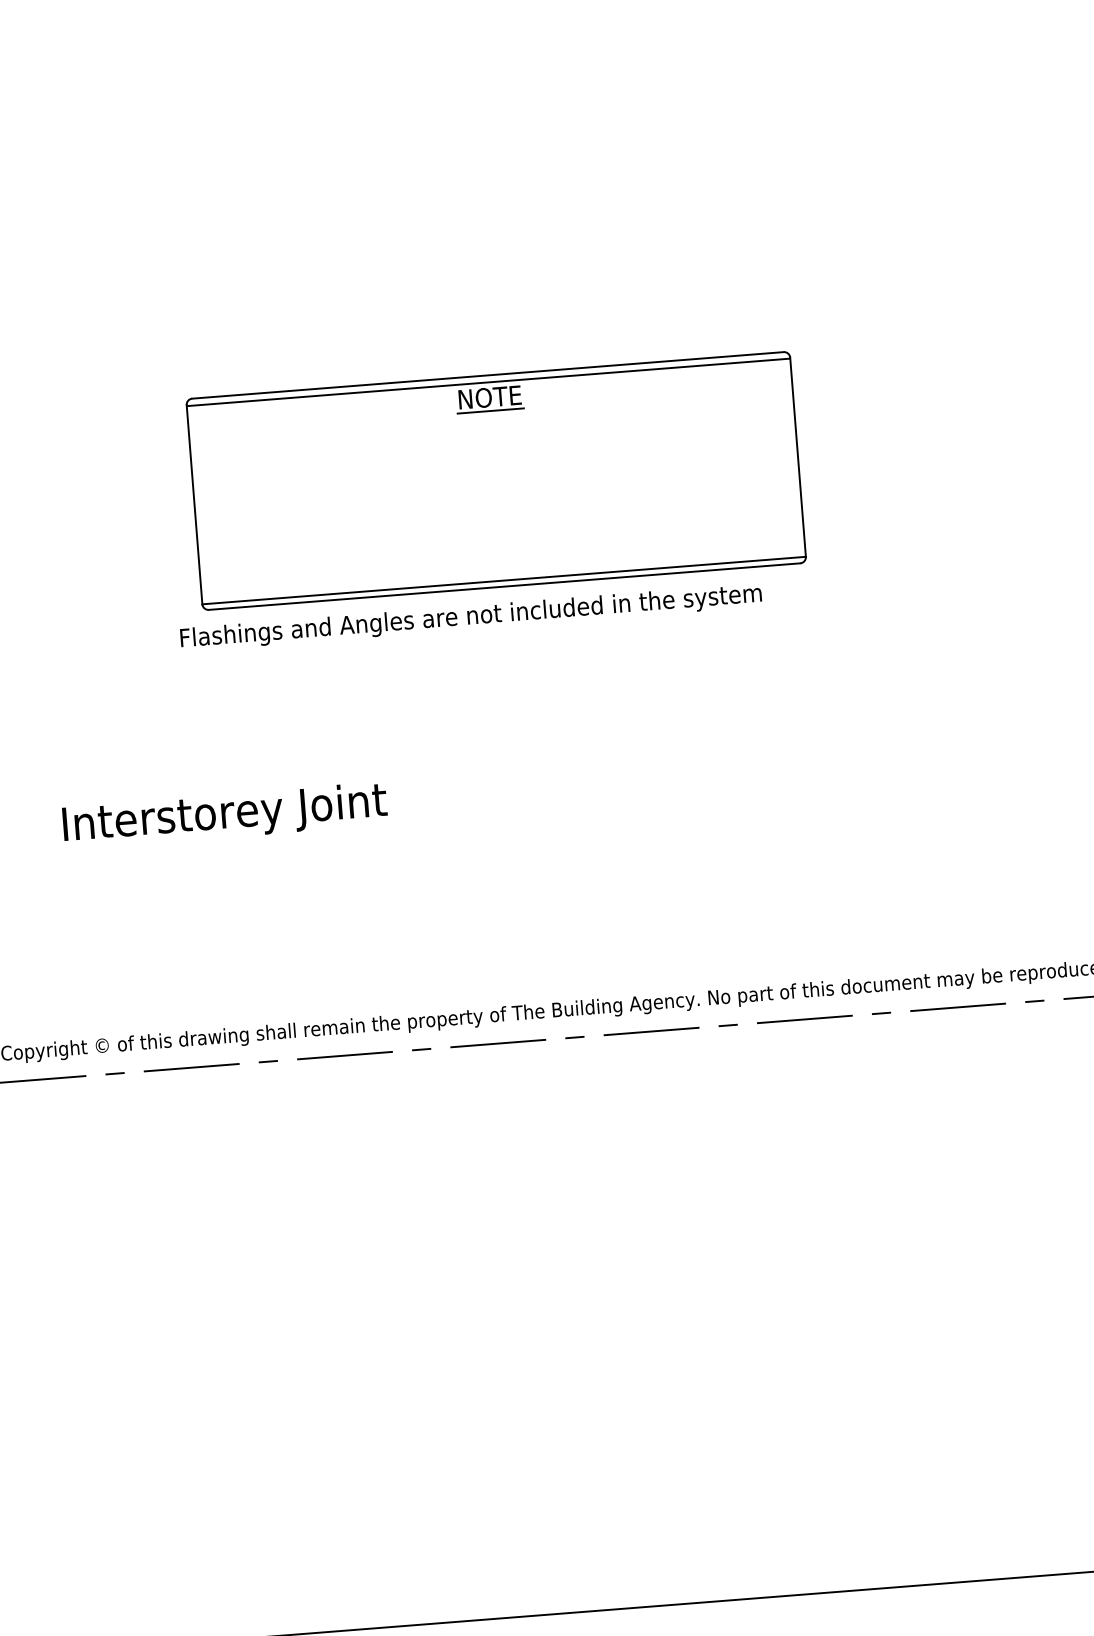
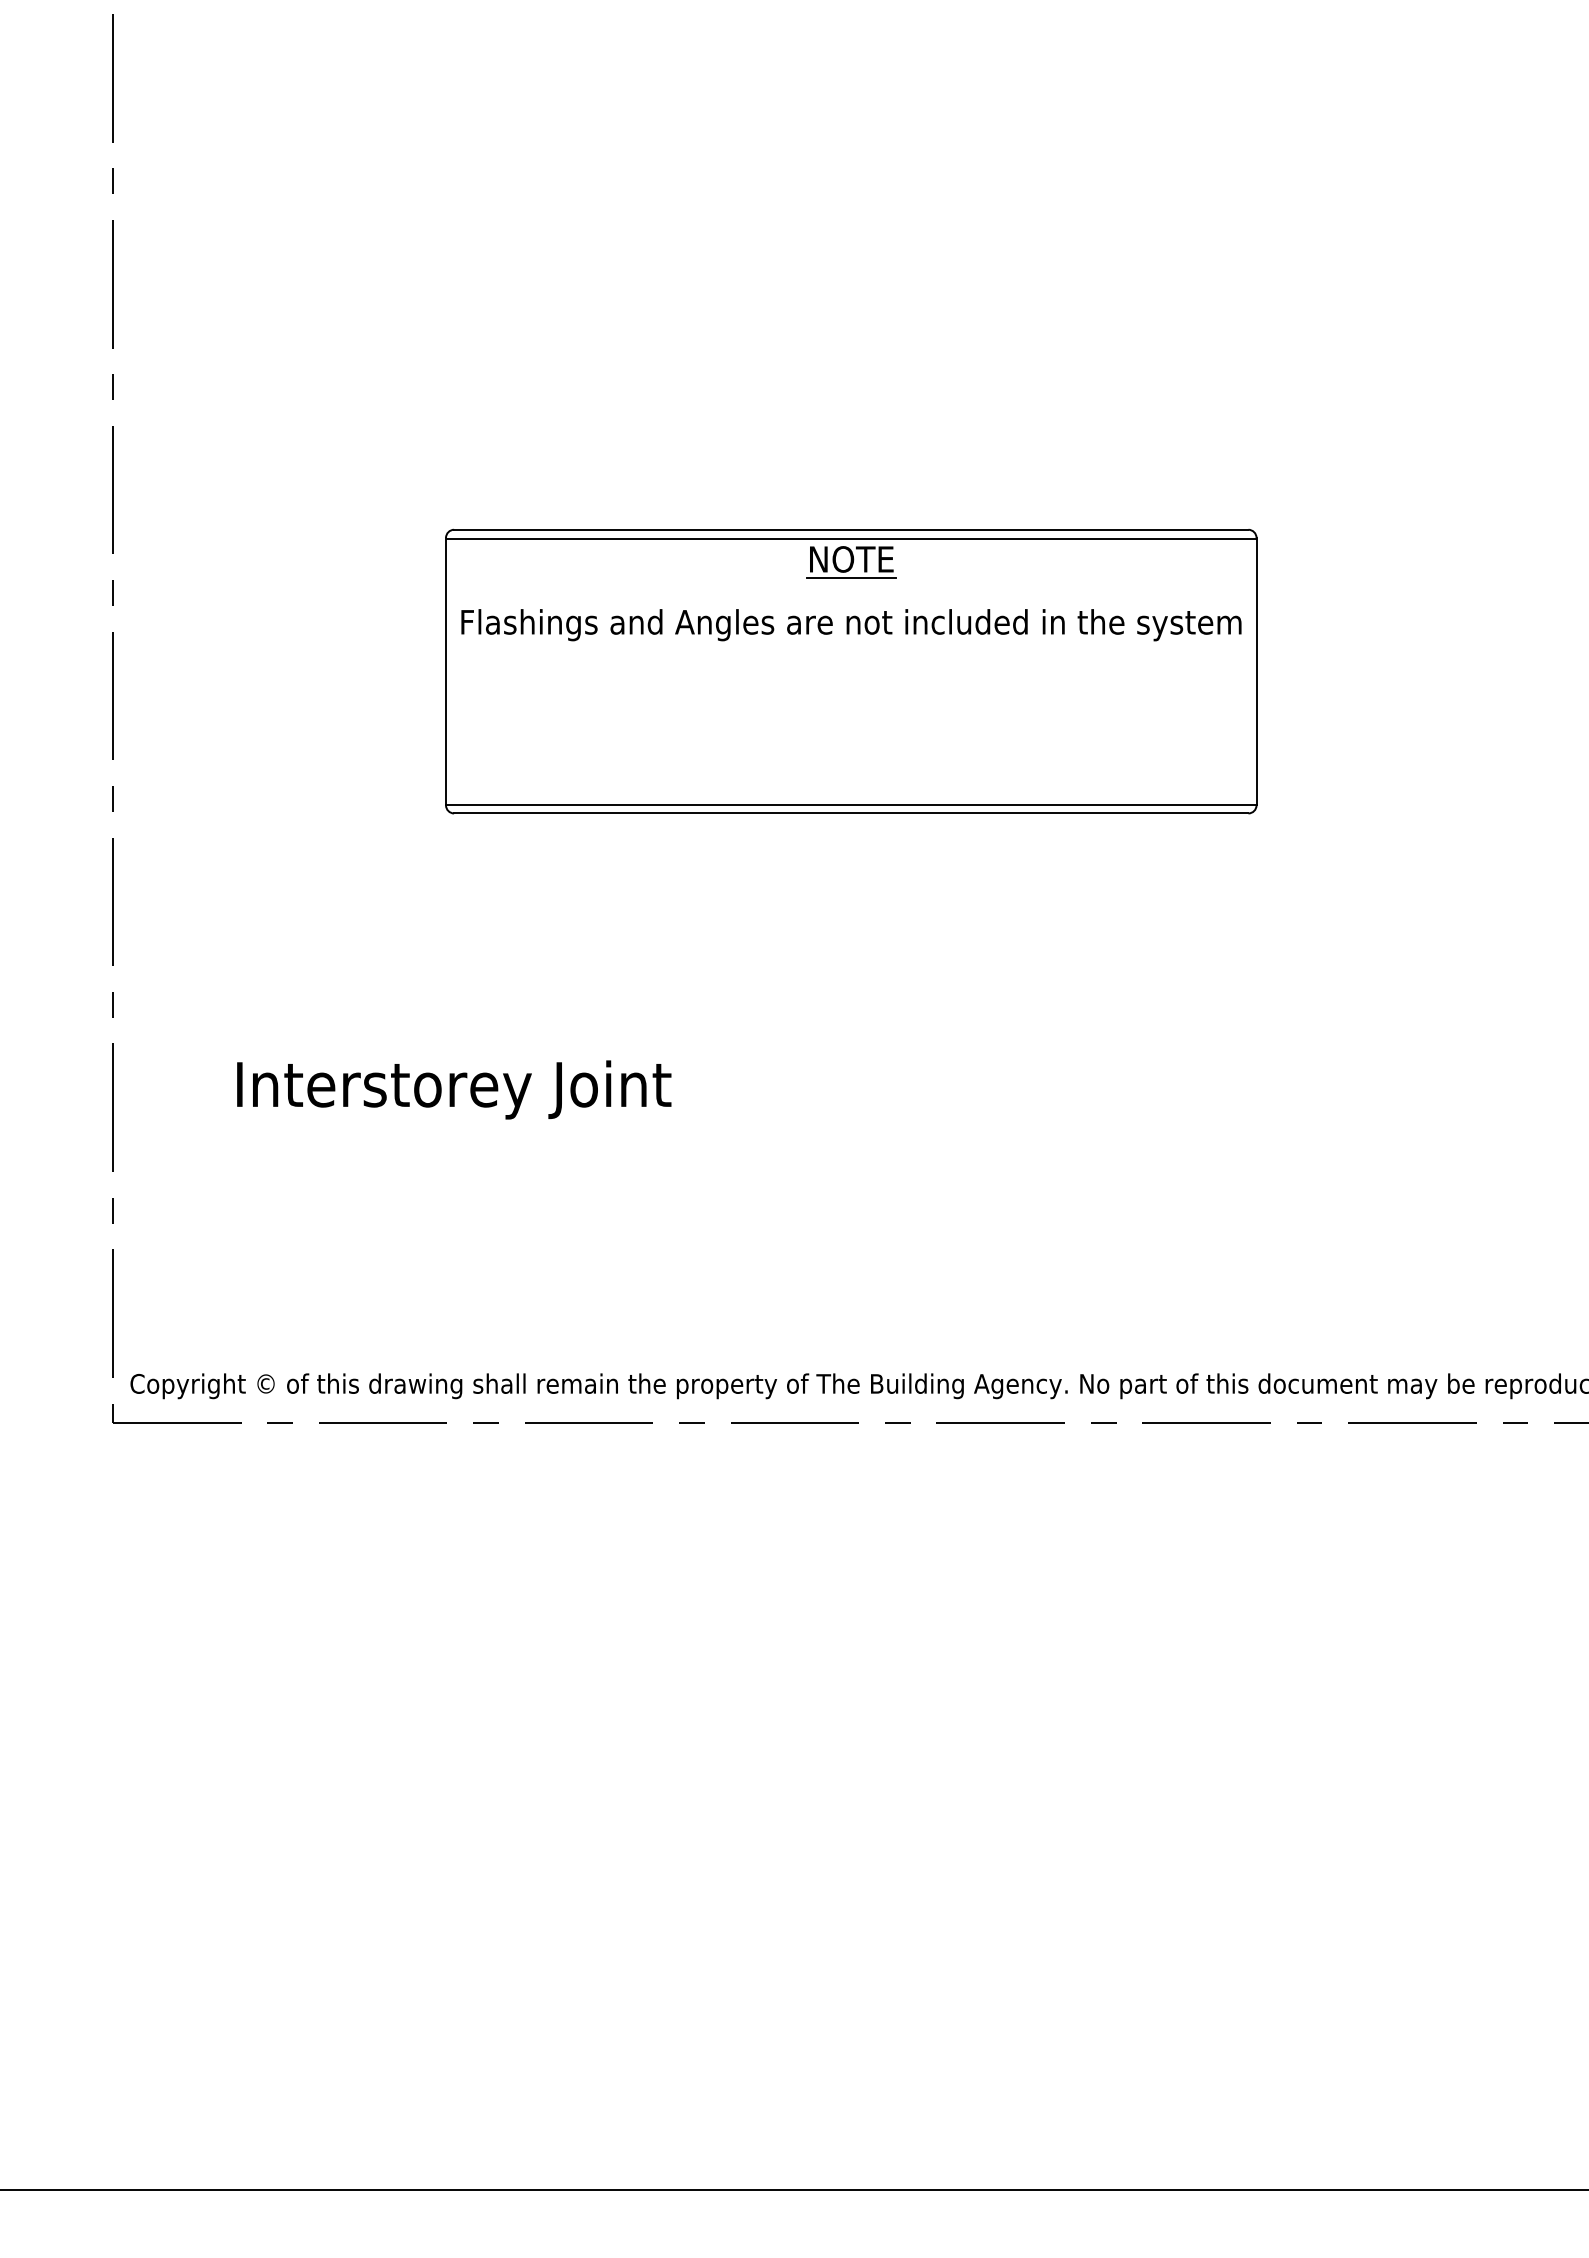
text: (471, 617) -> (851, 625), moved

